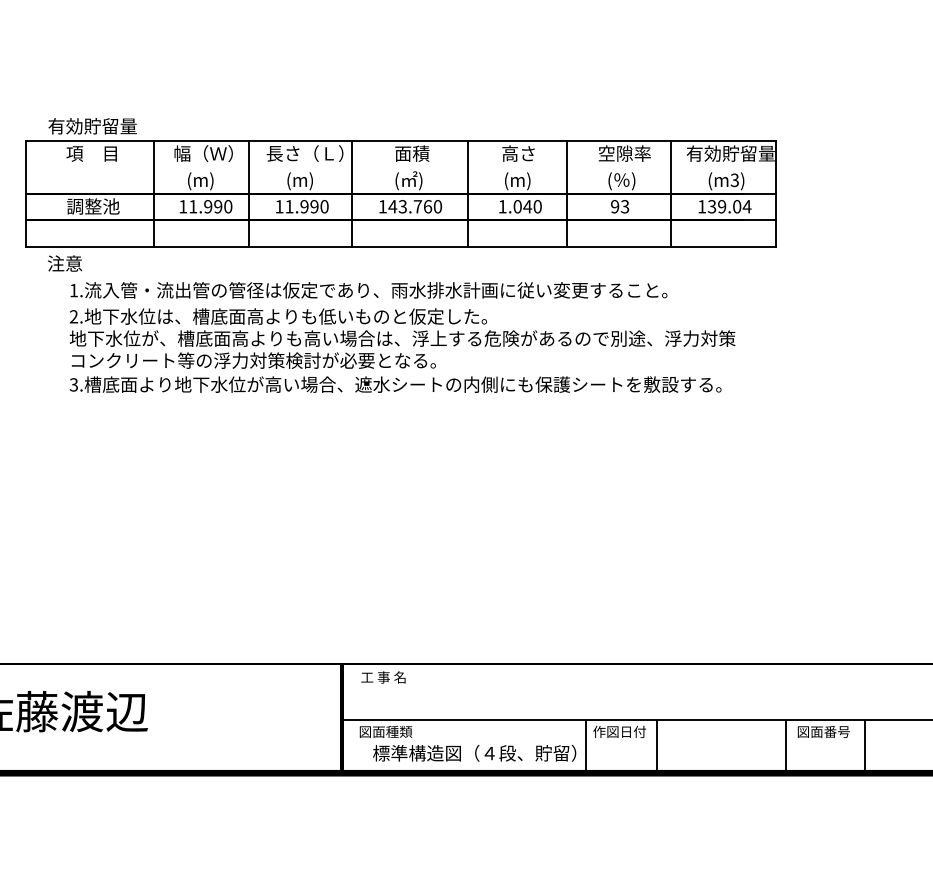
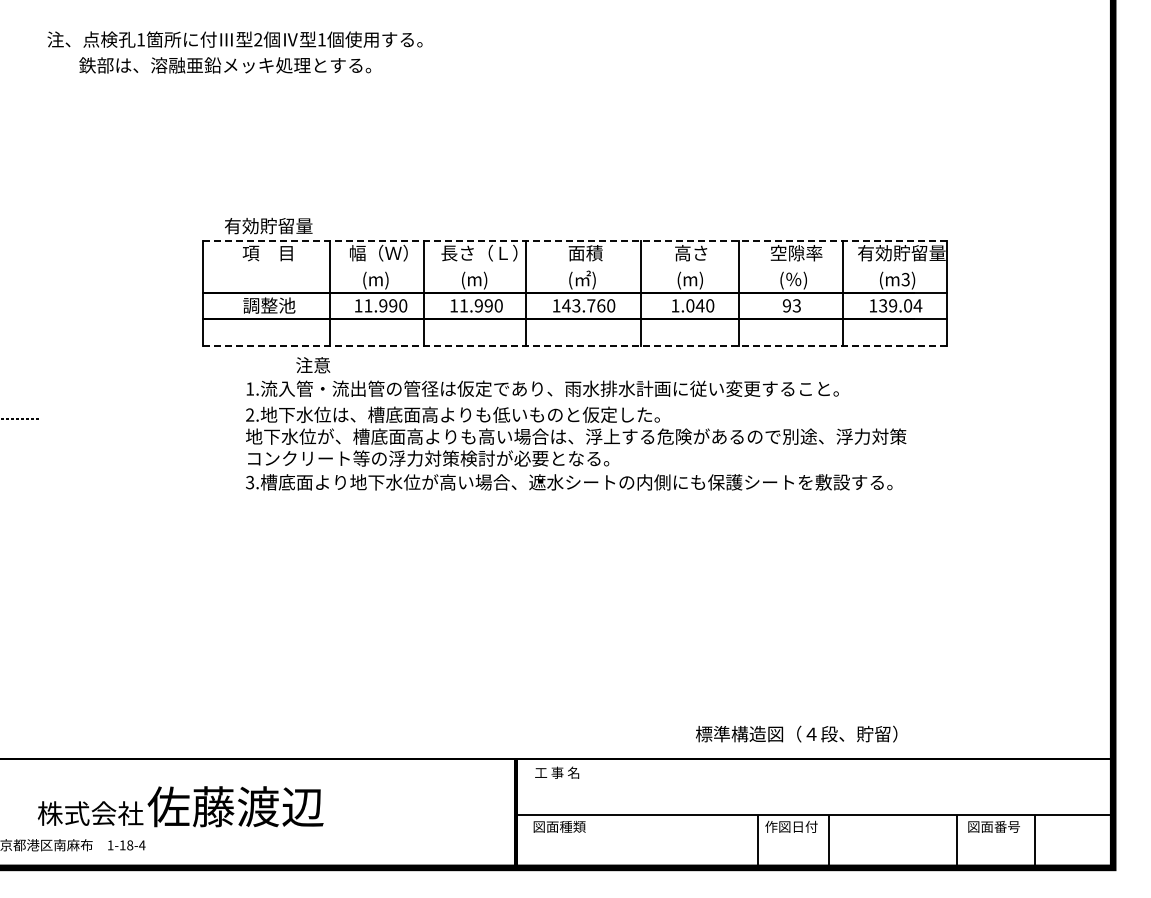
line: (400, 140) -> (574, 240), solid -> dashed
line: (400, 246) -> (574, 345), solid -> dashed
text: (65, 263) -> (313, 365), moved
text: (474, 752) -> (796, 733), moved

